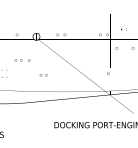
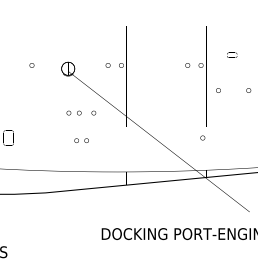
part: (22, 60) -> (81, 113), moved

